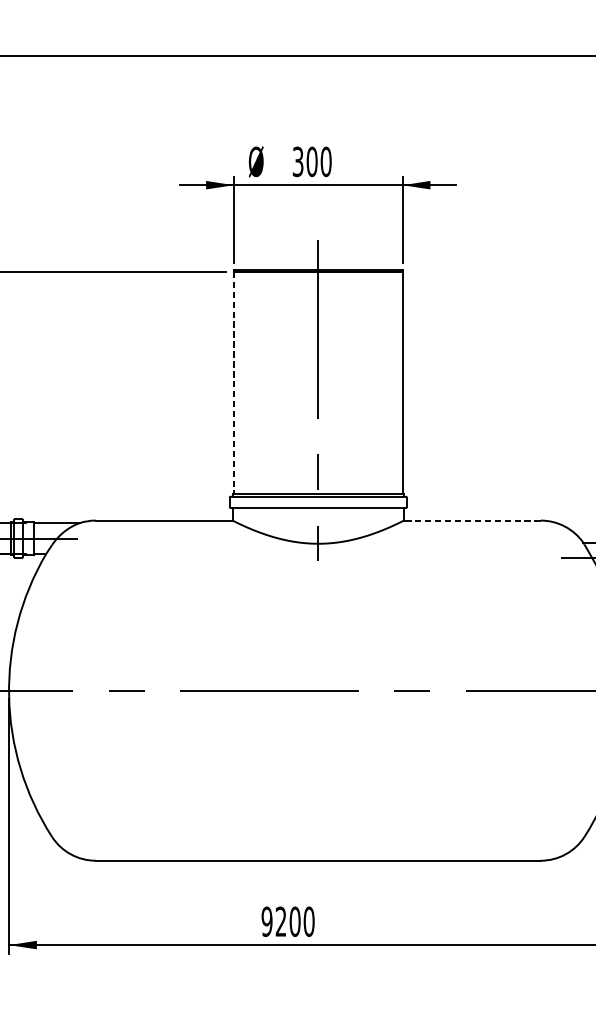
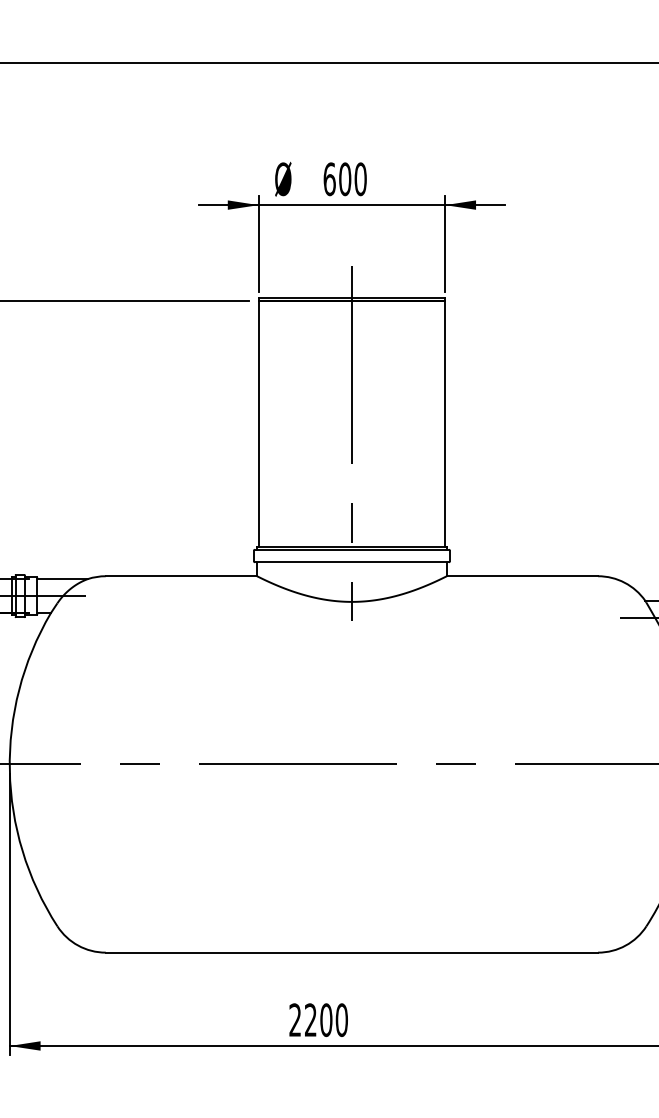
text: (298, 162) -> (329, 179), 300 -> 600
line: (233, 382) -> (258, 423), dashed -> solid
line: (472, 520) -> (522, 576), dashed -> solid
text: (267, 922) -> (295, 1020), 9200 -> 2200

